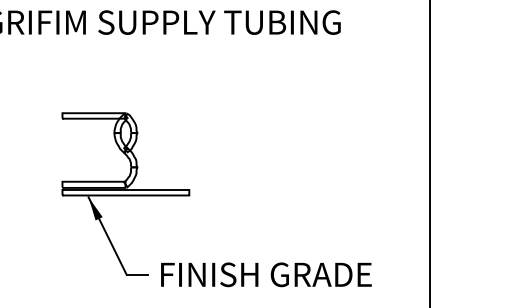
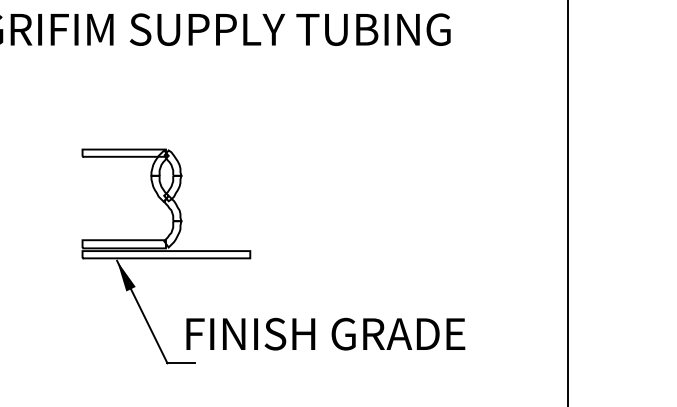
text: (266, 274) -> (325, 333), moved

